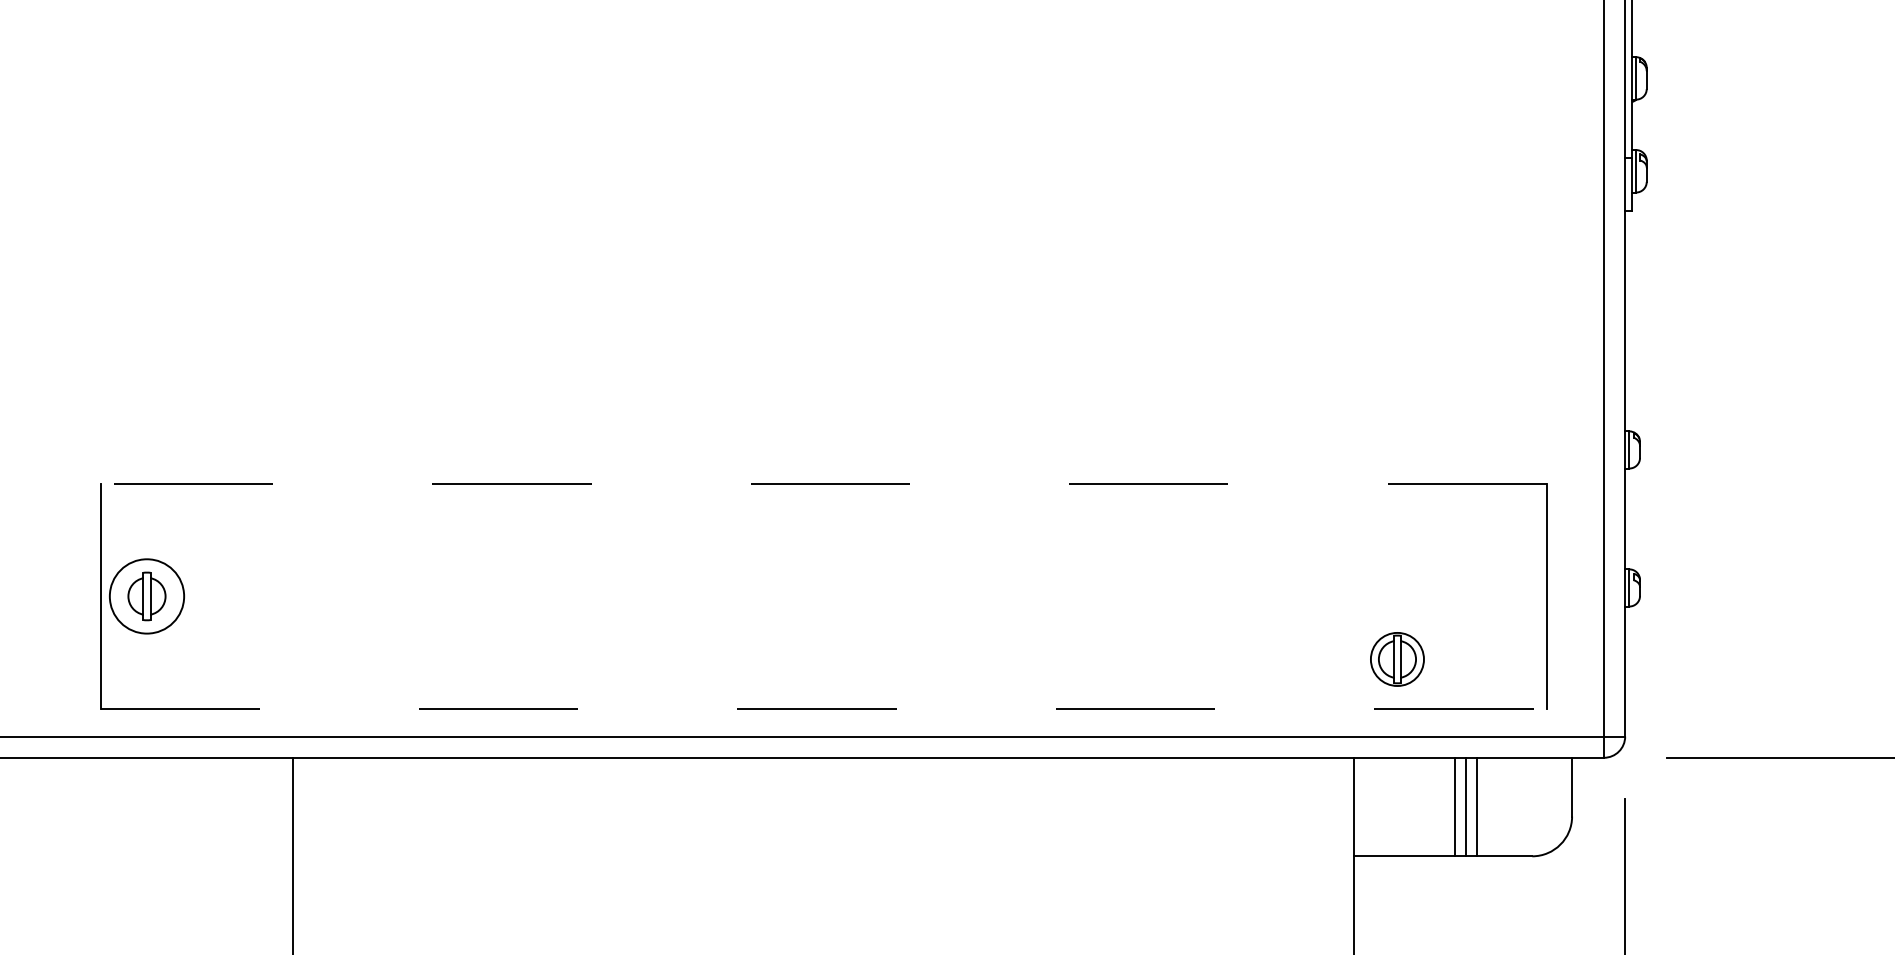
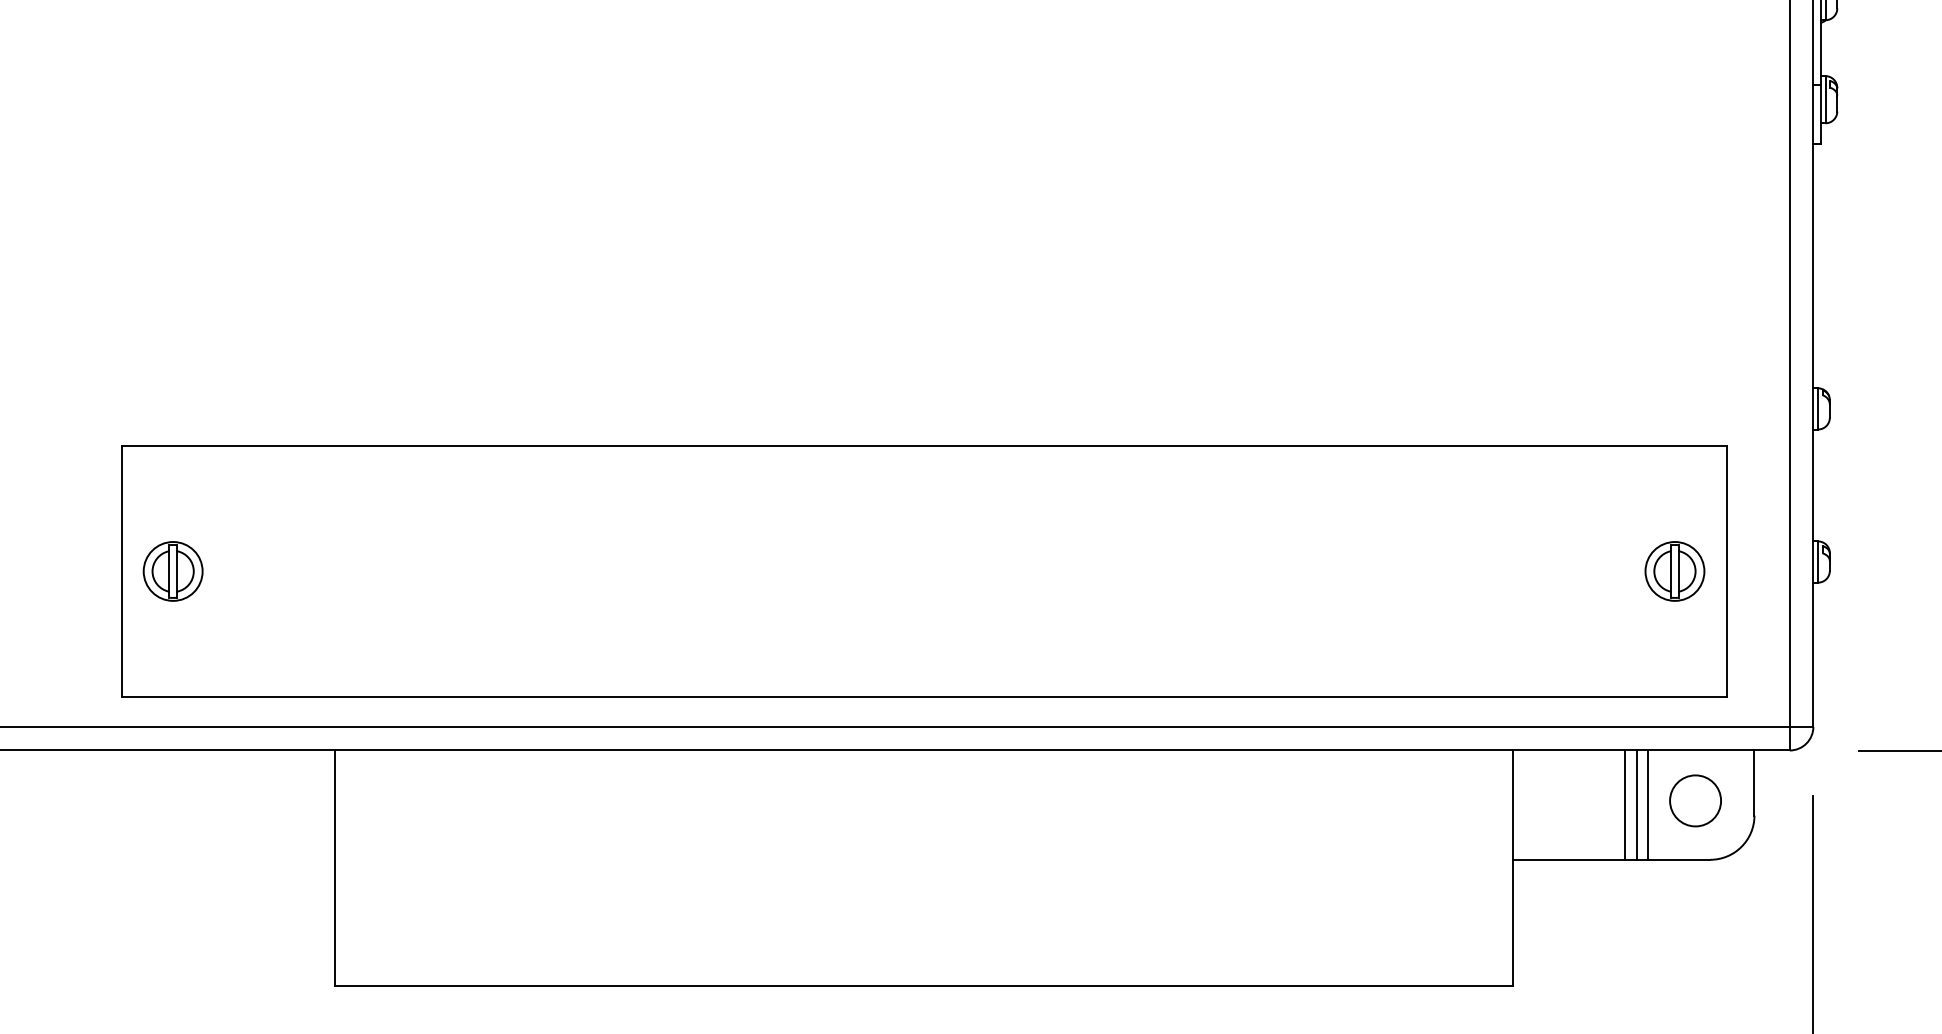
line: (823, 483) -> (923, 446), dashed -> solid
circle: (146, 595) -> (172, 570), size x0.71
part: (1397, 659) -> (1675, 571), moved
line: (824, 709) -> (924, 696), dashed -> solid
circle: (1518, 803) -> (1694, 801), added

